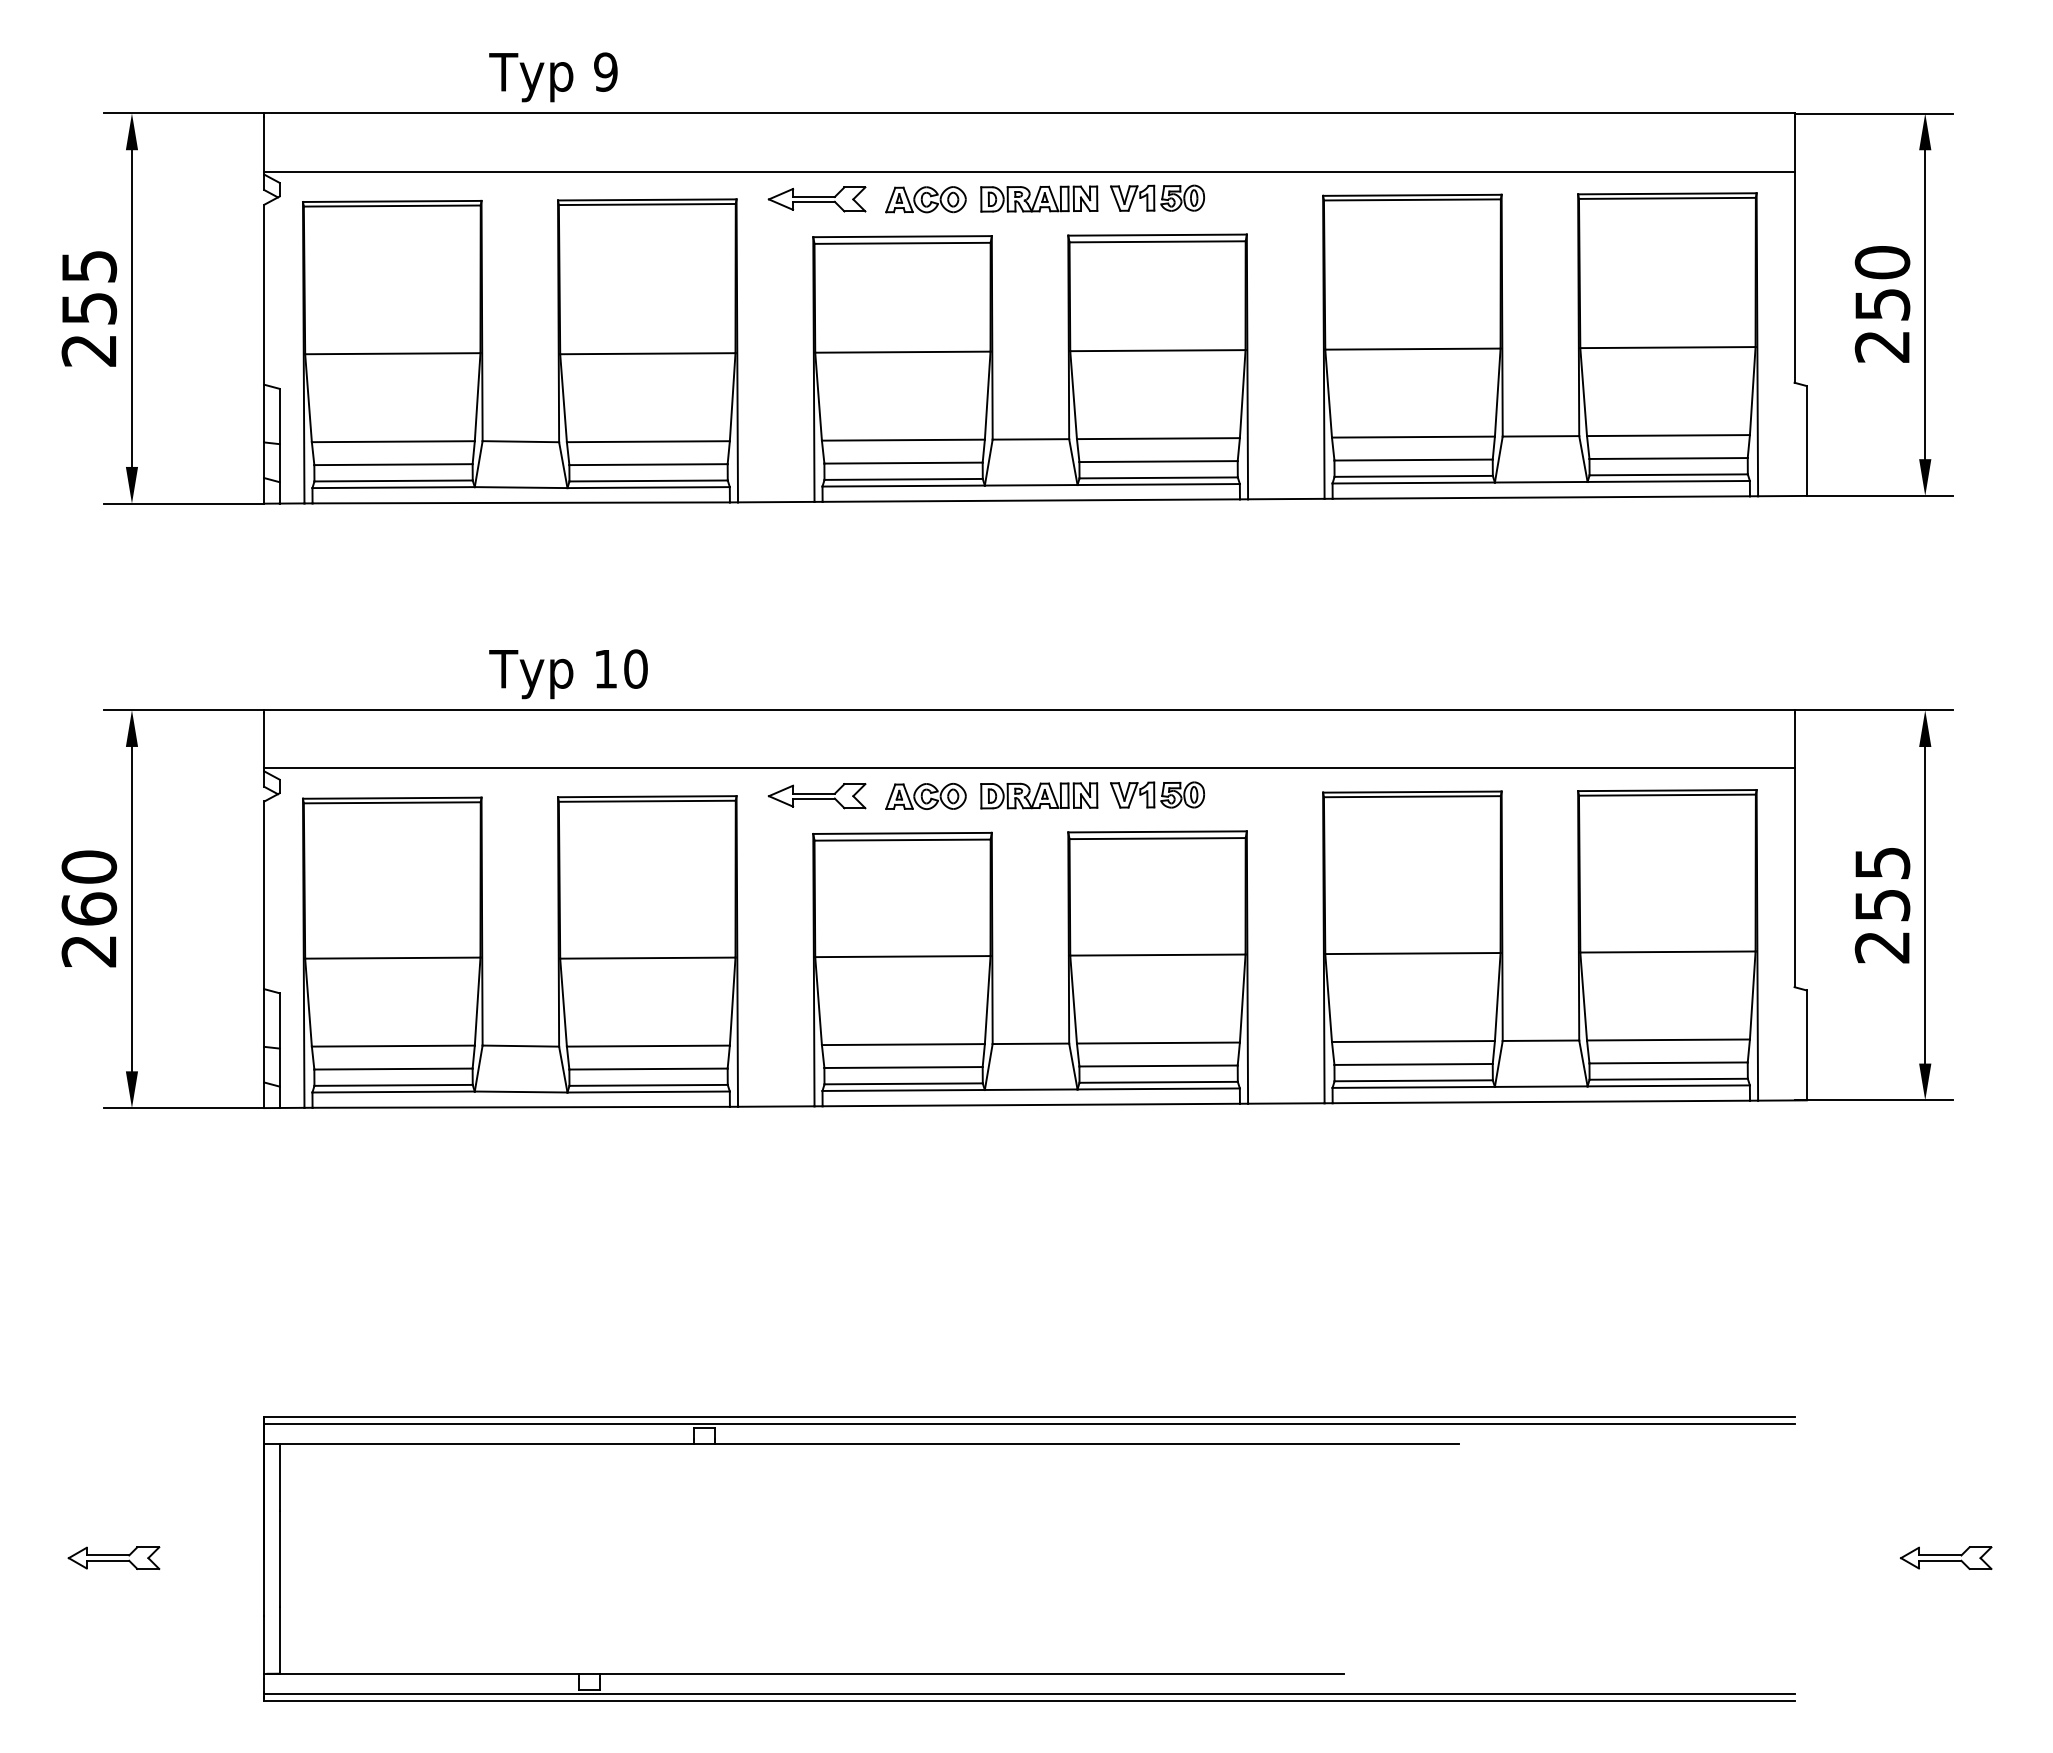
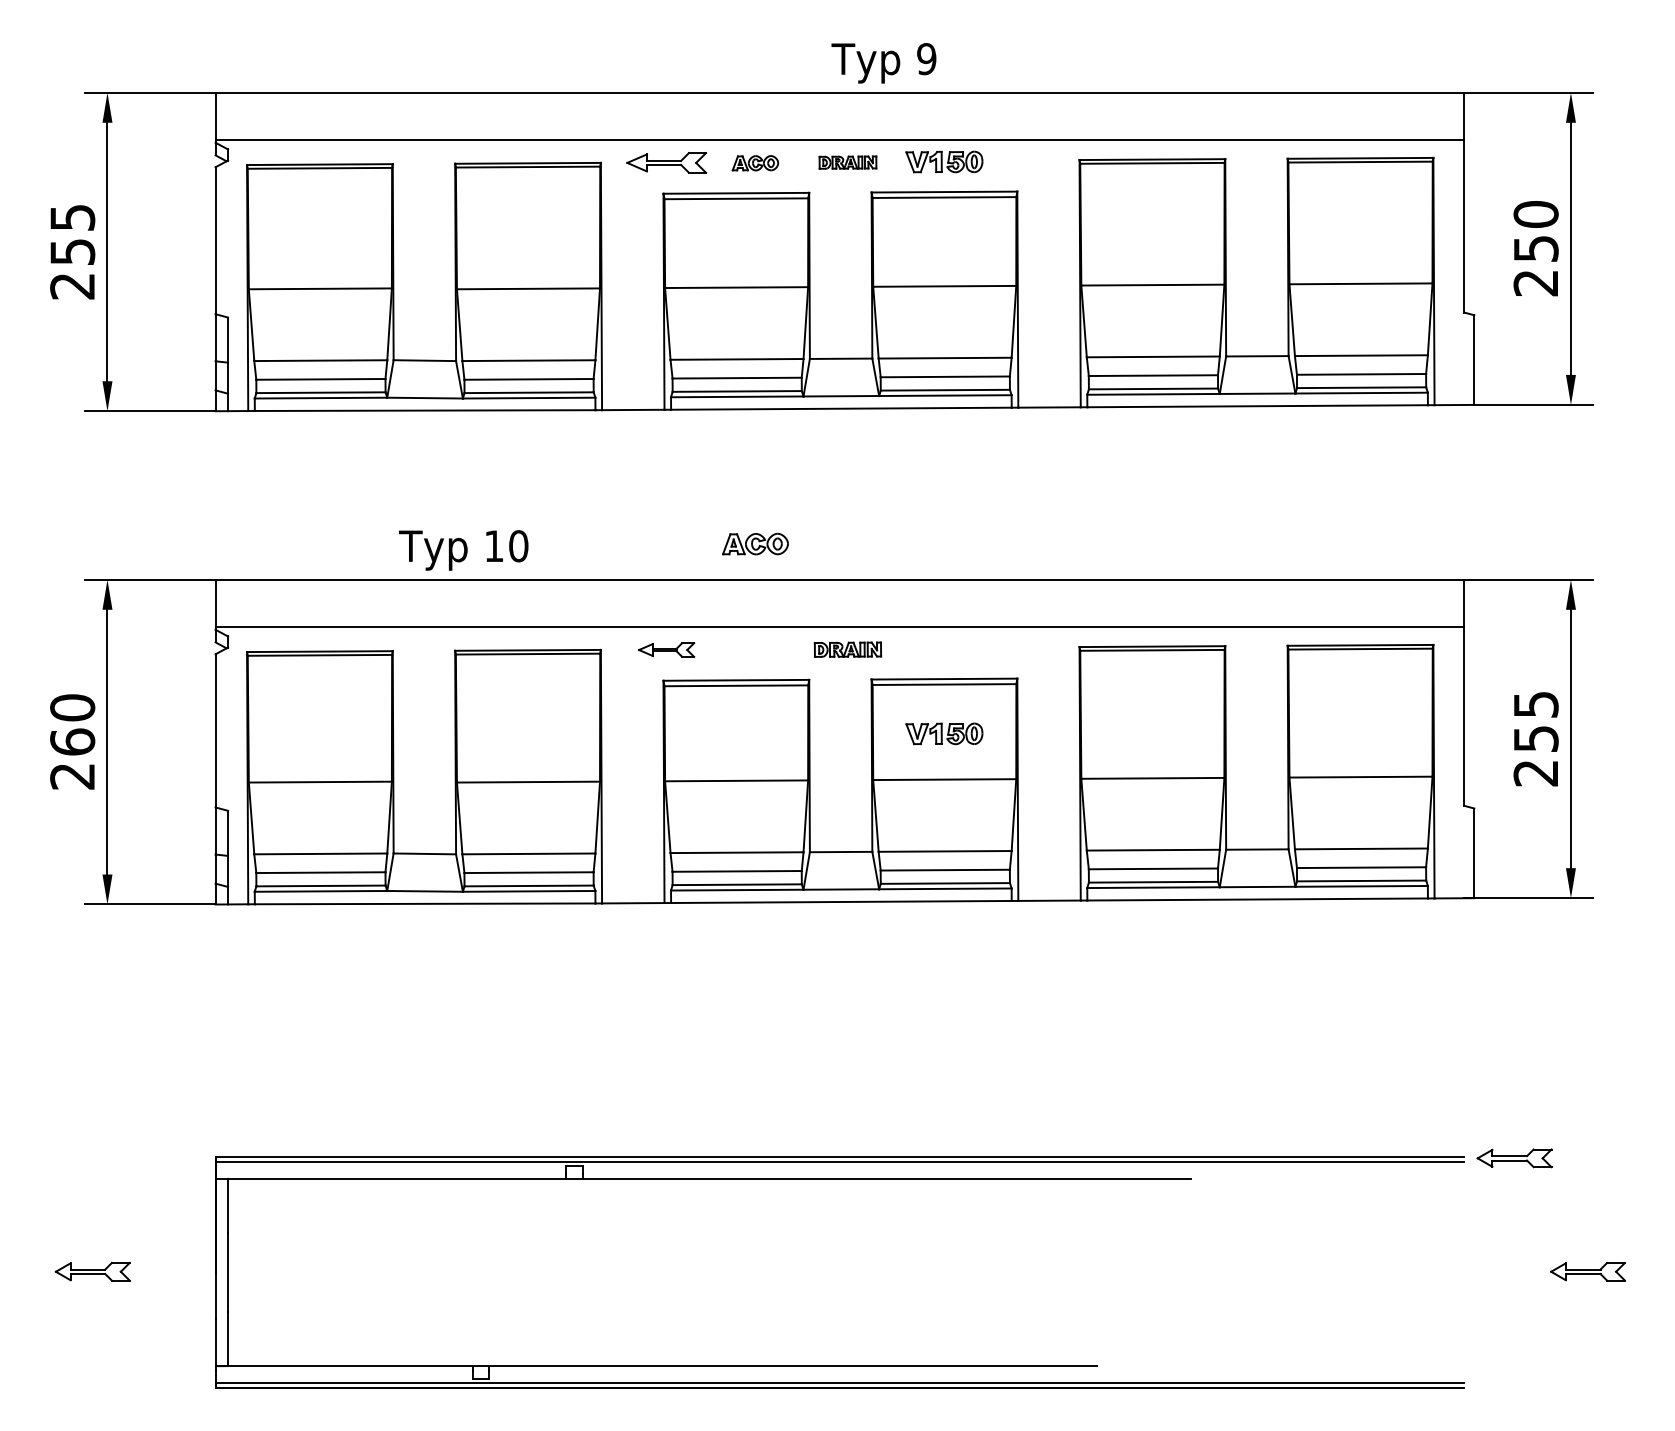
text: (553, 77) -> (884, 63), moved
part: (1039, 198) -> (848, 162), size x0.6
part: (925, 199) -> (755, 163), size x0.7
part: (1157, 794) -> (944, 733), moved
part: (1039, 795) -> (848, 649), size x0.7
part: (816, 796) -> (666, 650), size x0.7
part: (925, 796) -> (755, 544), moved
part: (1856, 1418) -> (1514, 1157), added

